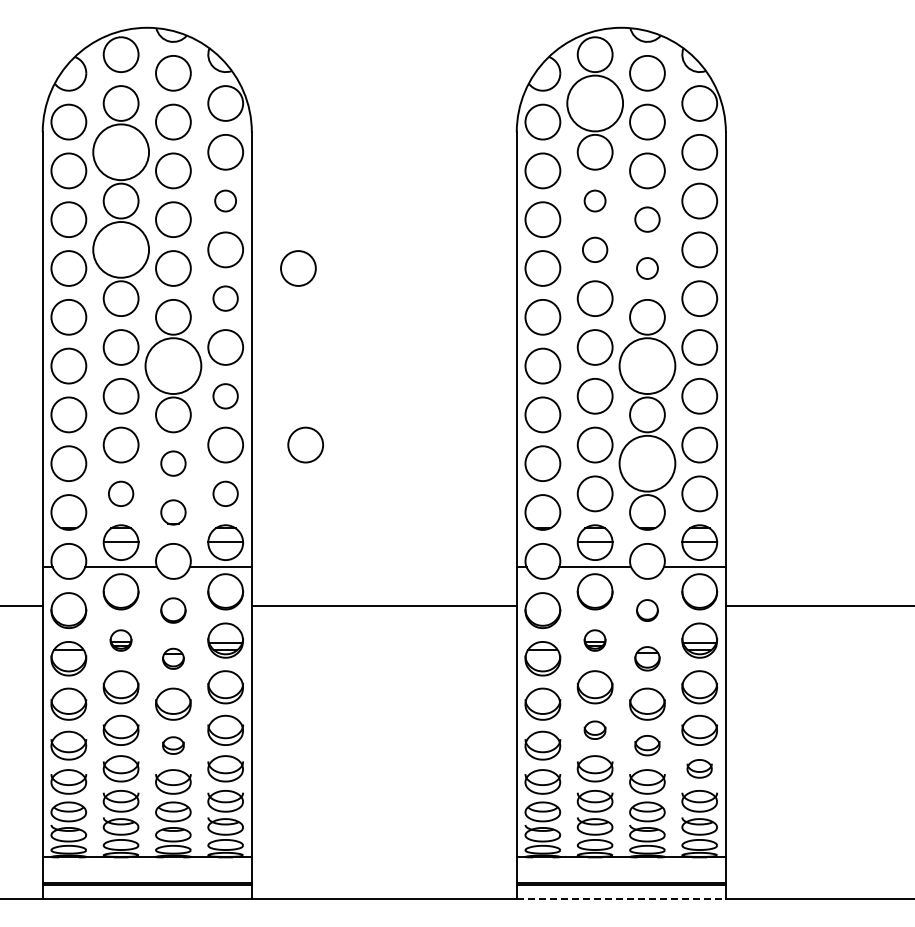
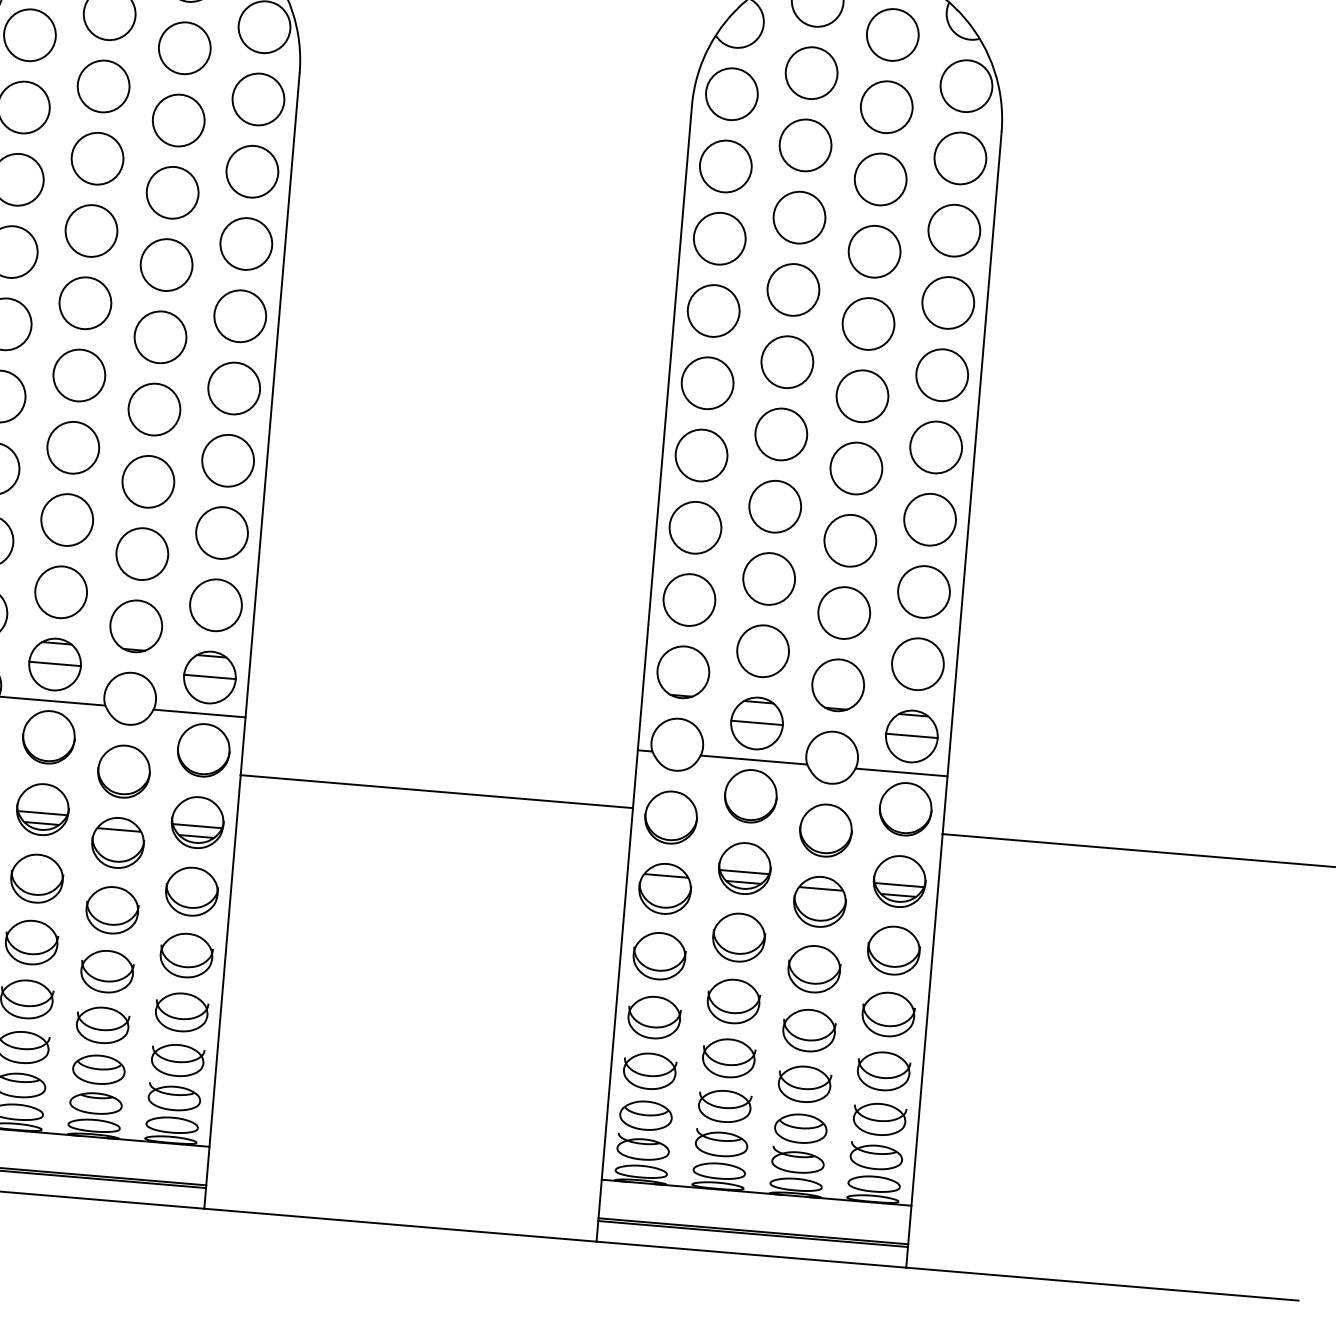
circle: (594, 103) -> (810, 73), size x0.62
circle: (120, 151) -> (102, 85), size x0.62
circle: (225, 200) -> (252, 170), size x1.67
circle: (594, 200) -> (798, 216), size x1.67
circle: (647, 219) -> (874, 251), size x1.43
circle: (120, 249) -> (90, 230), size x0.62
circle: (594, 249) -> (792, 289), size x1.43
circle: (298, 268) -> (351, 280), removed
circle: (647, 268) -> (868, 324), size x1.67
circle: (225, 298) -> (239, 315), size x1.43
circle: (173, 365) -> (154, 408), size x0.62
circle: (647, 365) -> (856, 467), size x0.62
circle: (225, 396) -> (227, 461), size x1.43
circle: (305, 444) -> (340, 542), removed
circle: (173, 463) -> (142, 553), size x1.43
circle: (647, 463) -> (844, 612), size x0.62
circle: (120, 493) -> (60, 591), size x1.43
circle: (225, 493) -> (215, 604), size x1.43
circle: (173, 512) -> (136, 626), size x1.43
part: (173, 610) -> (124, 771), size x1.43
part: (647, 610) -> (826, 830), size x1.67
part: (120, 640) -> (41, 809), size x1.67
part: (594, 640) -> (743, 868), size x1.67
part: (173, 658) -> (118, 842), size x1.67
part: (647, 658) -> (820, 901), size x1.43
part: (594, 729) -> (732, 1000), size x1.67
part: (173, 745) -> (107, 971), size x1.67
part: (647, 745) -> (809, 1030), size x1.43
part: (699, 768) -> (883, 1070), size x1.43
line: (621, 899) -> (751, 1255), dashed -> solid

